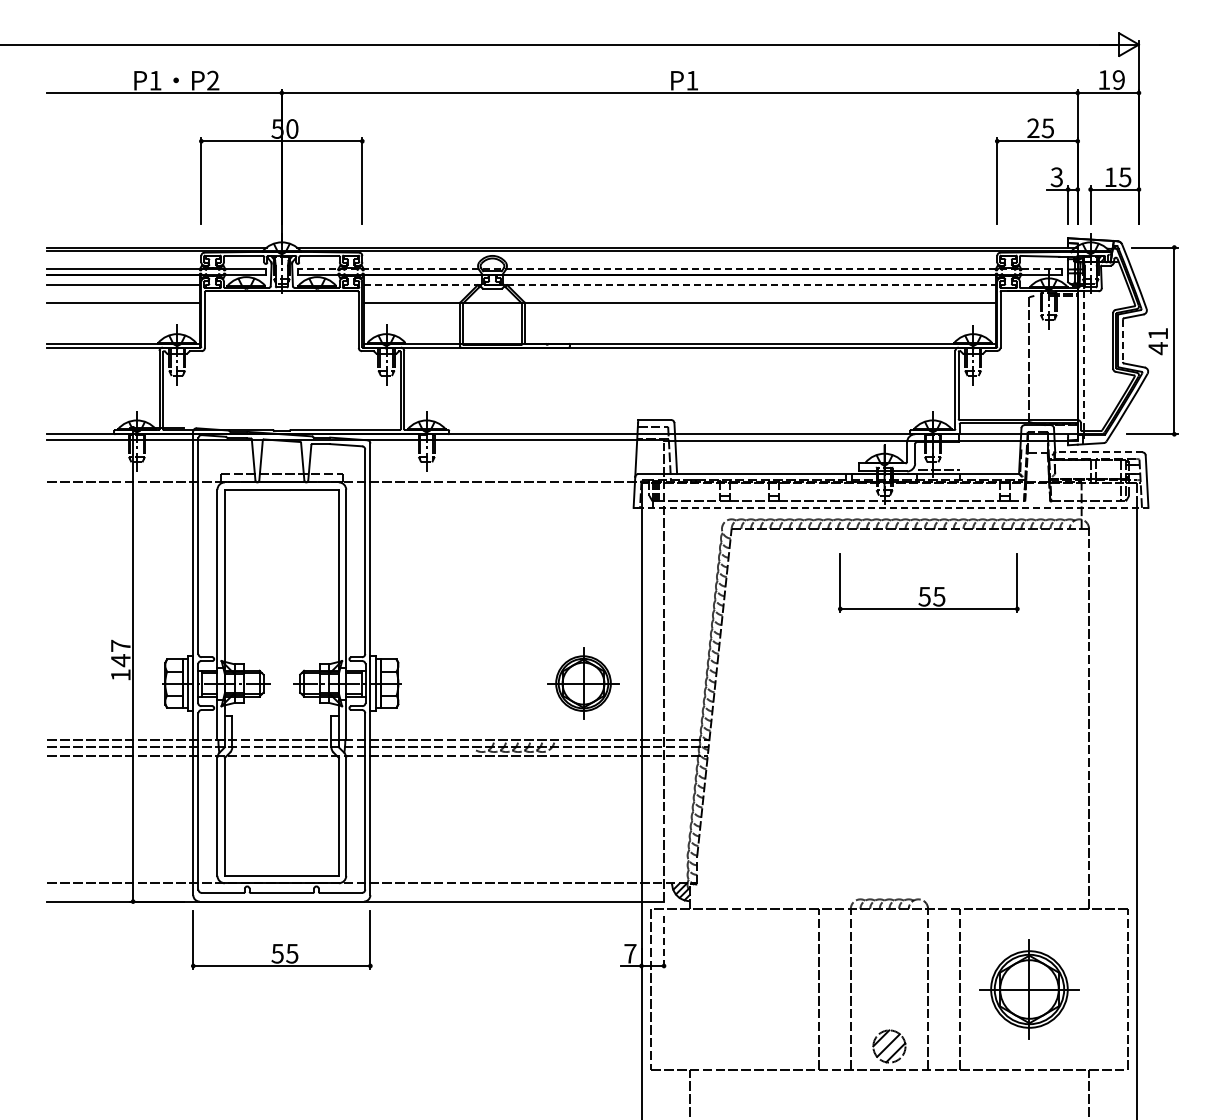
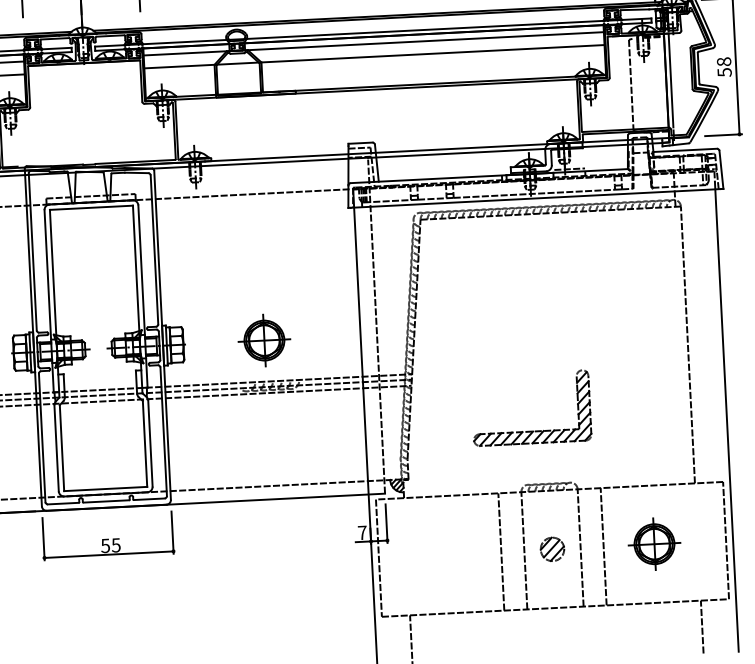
line: (679, 269) -> (372, 32), dashed -> solid
line: (679, 284) -> (373, 43), dashed -> solid
line: (1122, 341) -> (698, 68), dashed -> solid
text: (1158, 341) -> (724, 67), 41 -> 58
line: (1084, 356) -> (671, 81), dashed -> solid
line: (1098, 452) -> (684, 150), dashed -> solid
line: (891, 507) -> (536, 198), dashed -> solid
part: (928, 582) -> (565, 251), removed
part: (583, 683) -> (264, 340), moved
part: (870, 825) -> (532, 430), added
line: (664, 943) -> (386, 524), dashed -> solid
part: (1029, 989) -> (654, 544), size x0.71
part: (889, 1046) -> (552, 549), moved

